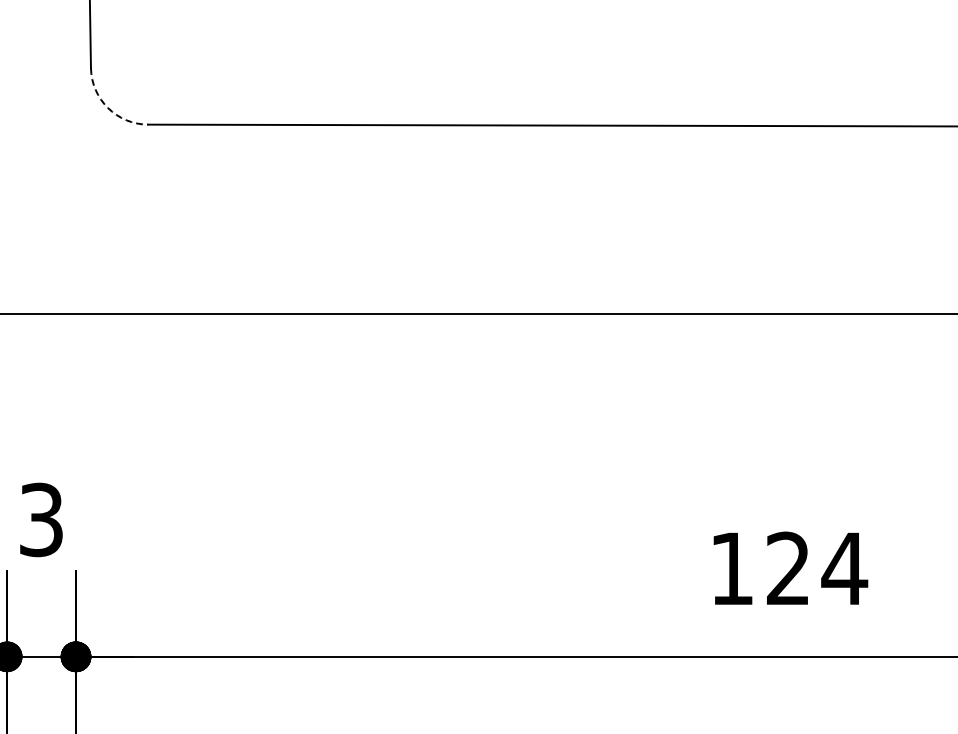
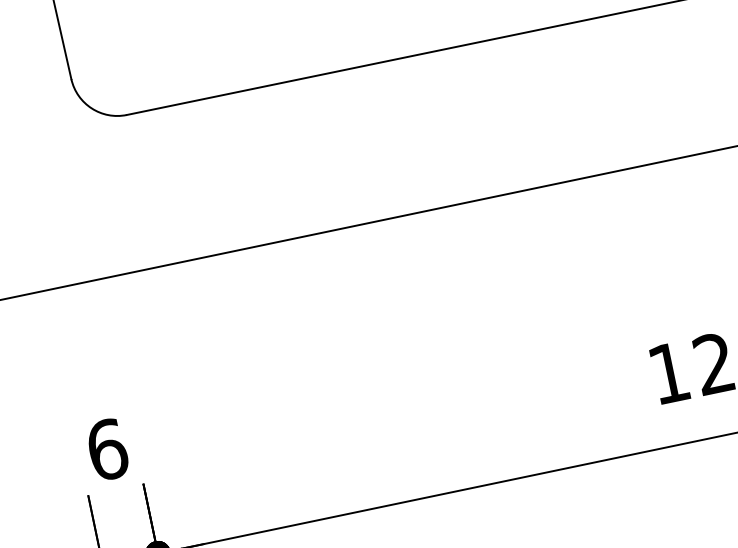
arc: (108, 108) -> (92, 108), dashed -> solid
text: (41, 519) -> (107, 449), 3 -> 6

